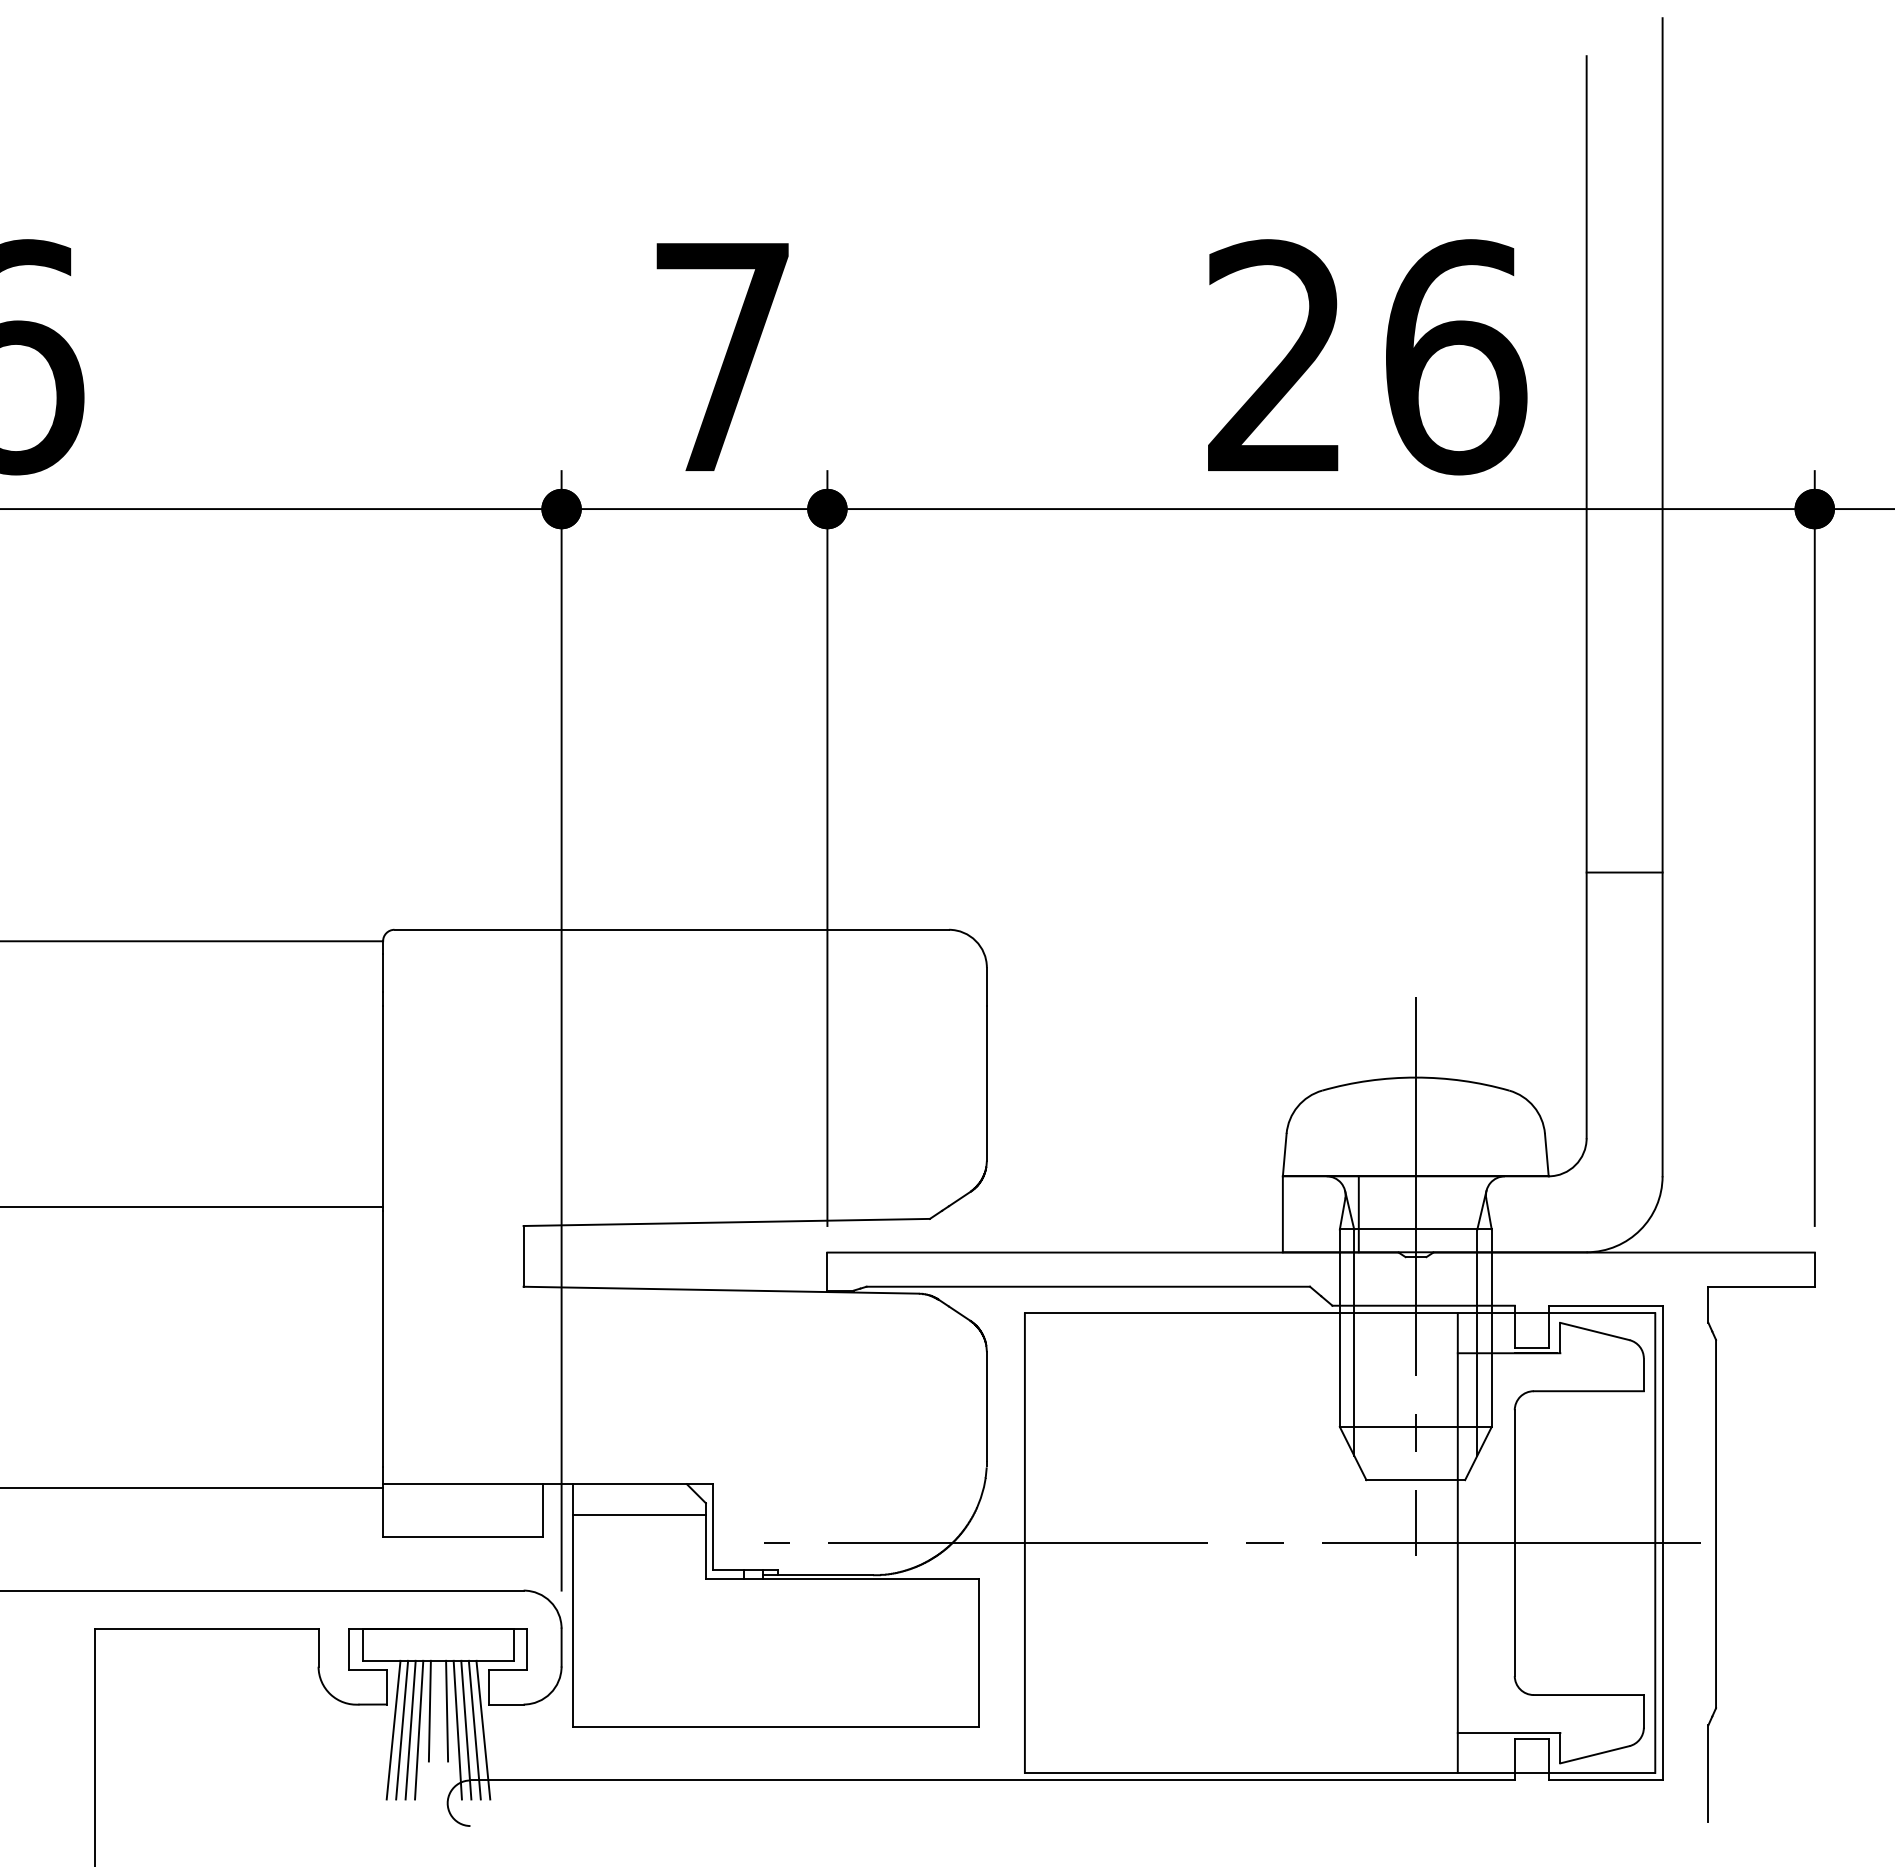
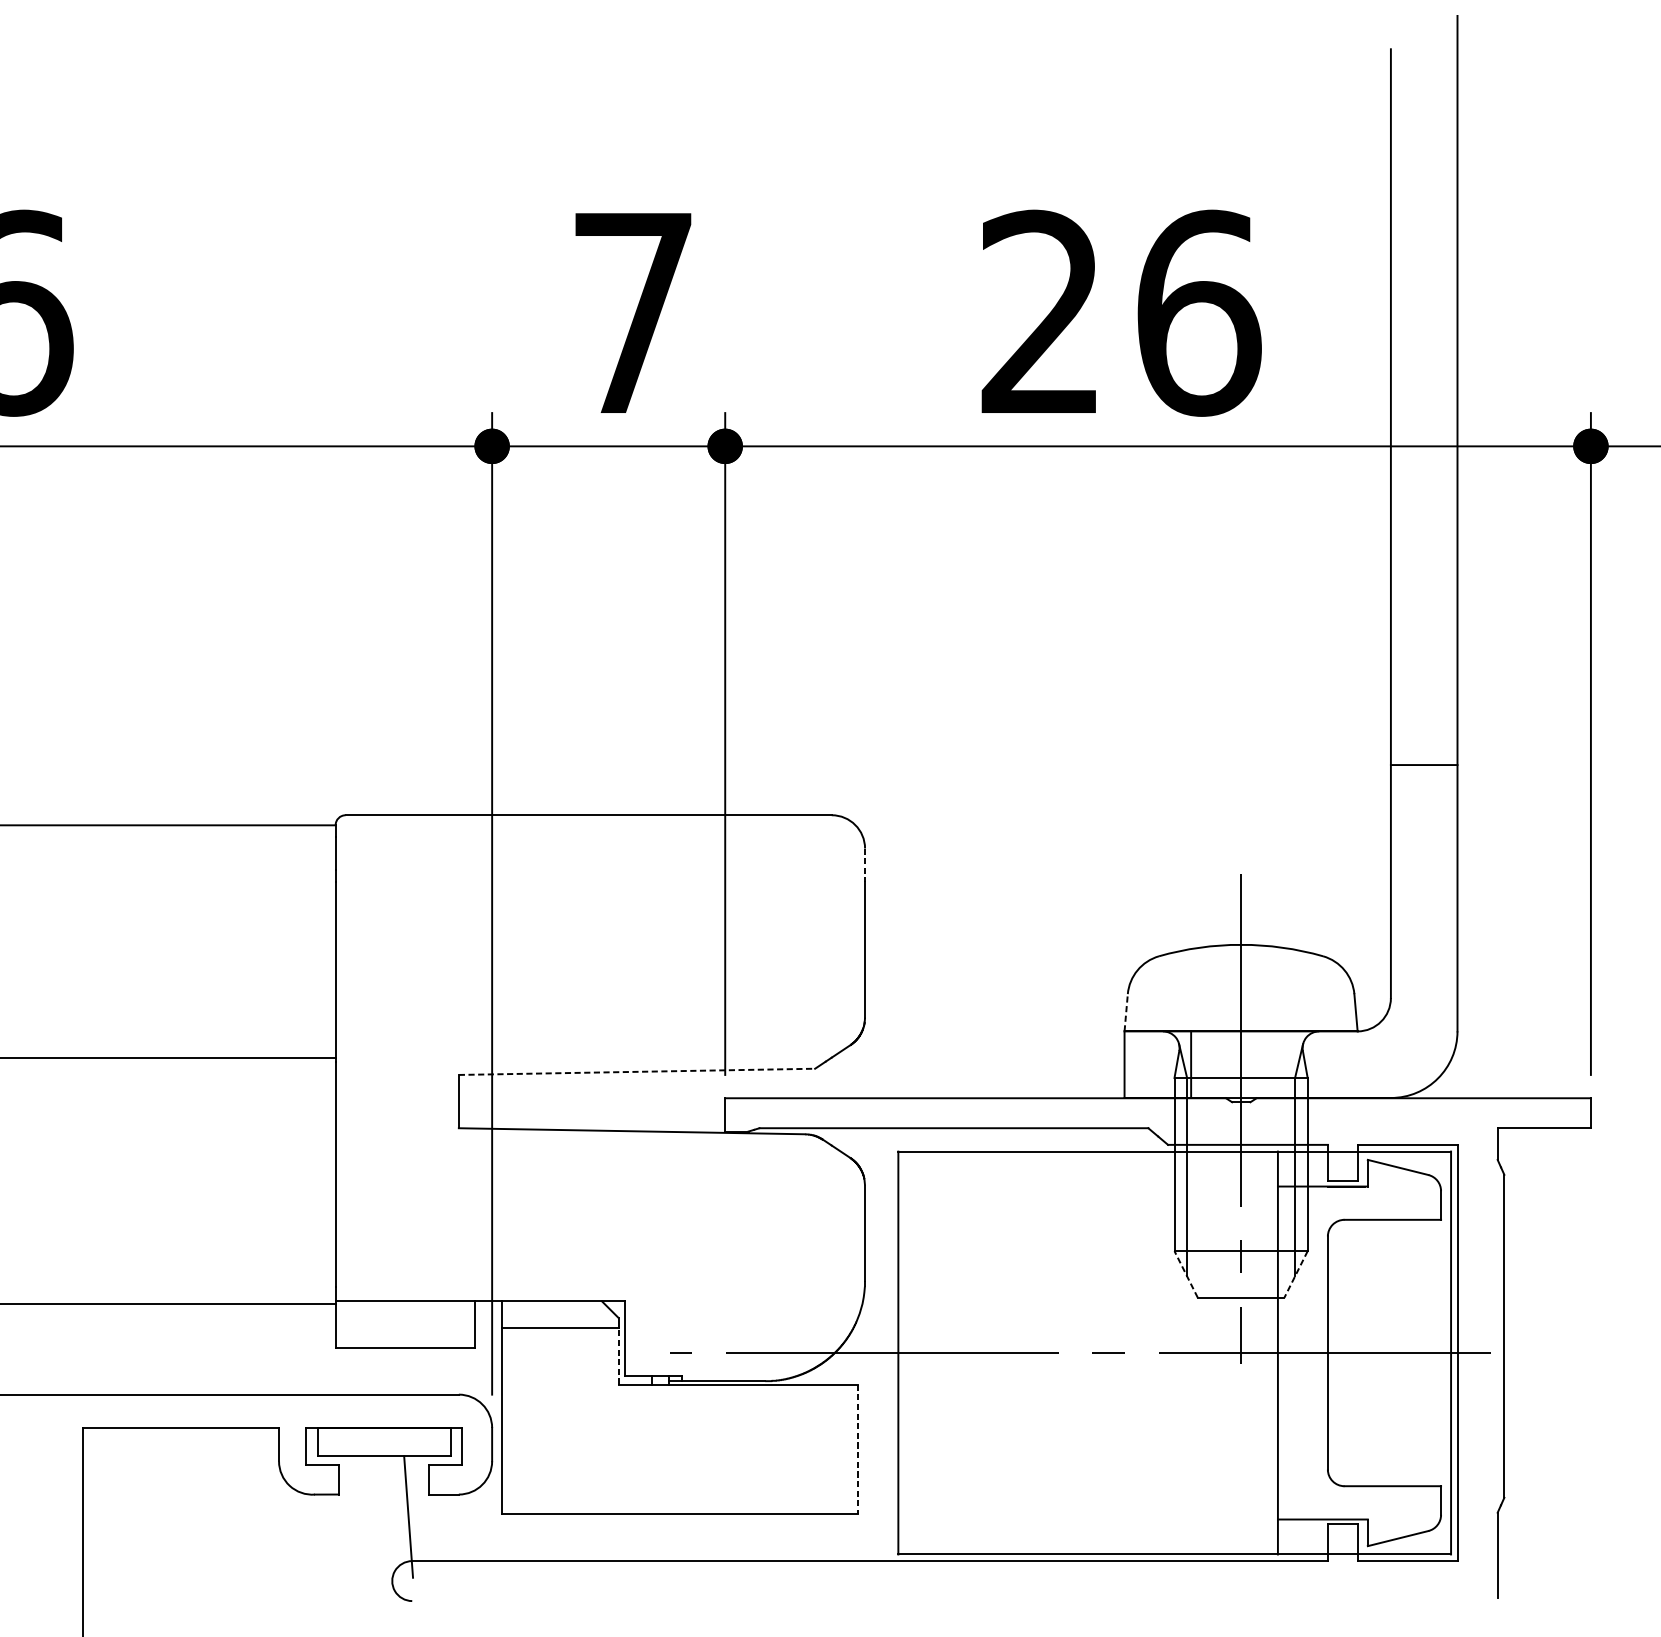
text: (1367, 357) -> (1121, 313), moved
line: (986, 986) -> (864, 864), solid -> dashed
line: (1284, 1154) -> (1125, 1012), solid -> dashed
line: (727, 1222) -> (637, 1071), solid -> dashed
line: (1353, 1453) -> (1186, 1274), solid -> dashed
line: (1478, 1453) -> (1296, 1274), solid -> dashed
line: (705, 1546) -> (618, 1355), solid -> dashed
line: (979, 1653) -> (858, 1449), solid -> dashed
line: (429, 1710) -> (376, 1499), removed
line: (447, 1710) -> (392, 1499), removed
line: (393, 1729) -> (344, 1516), removed
line: (402, 1729) -> (352, 1516), removed
line: (410, 1729) -> (359, 1516), removed
line: (419, 1729) -> (367, 1516), removed
line: (457, 1729) -> (400, 1516), removed
line: (474, 1729) -> (415, 1516), removed
line: (483, 1729) -> (423, 1516), removed

